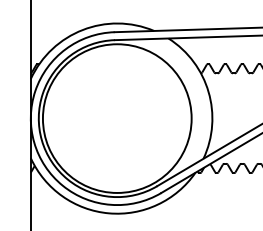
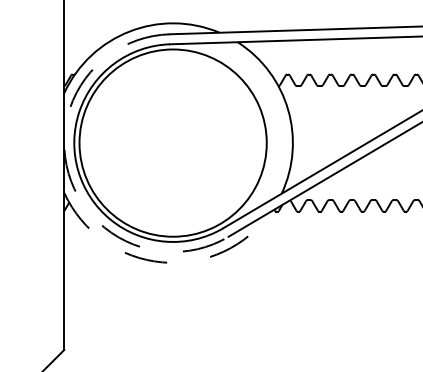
arc: (34, 142) -> (68, 173), solid -> dashed
arc: (108, 213) -> (162, 262), solid -> dashed

